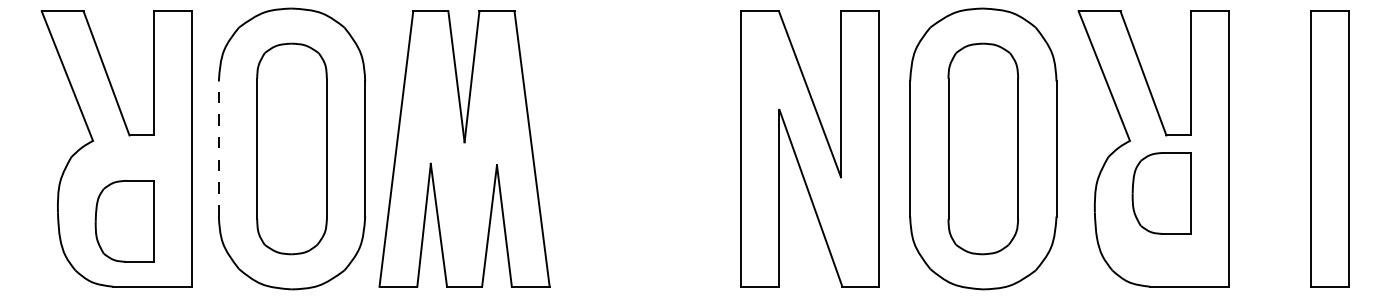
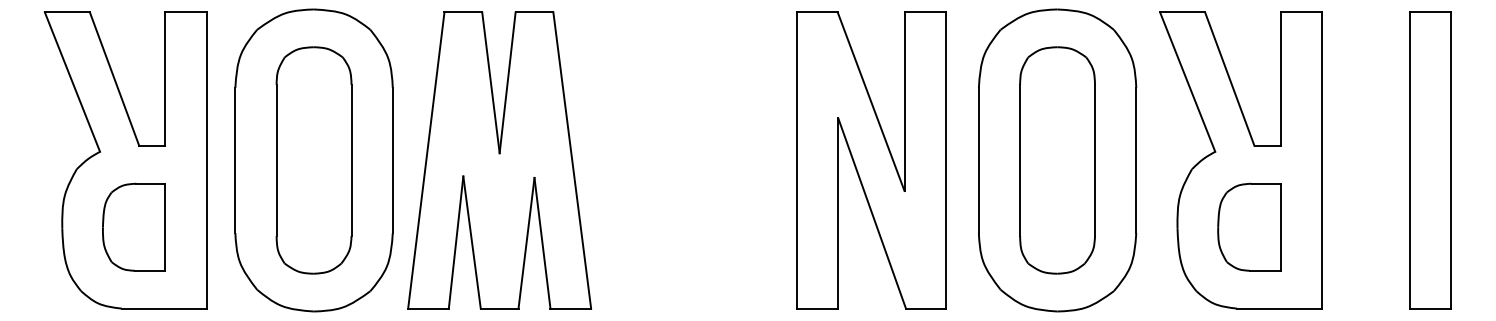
line: (218, 149) -> (235, 160), dashed -> solid
part: (1161, 192) -> (1249, 226), moved
part: (124, 220) -> (133, 226), moved

